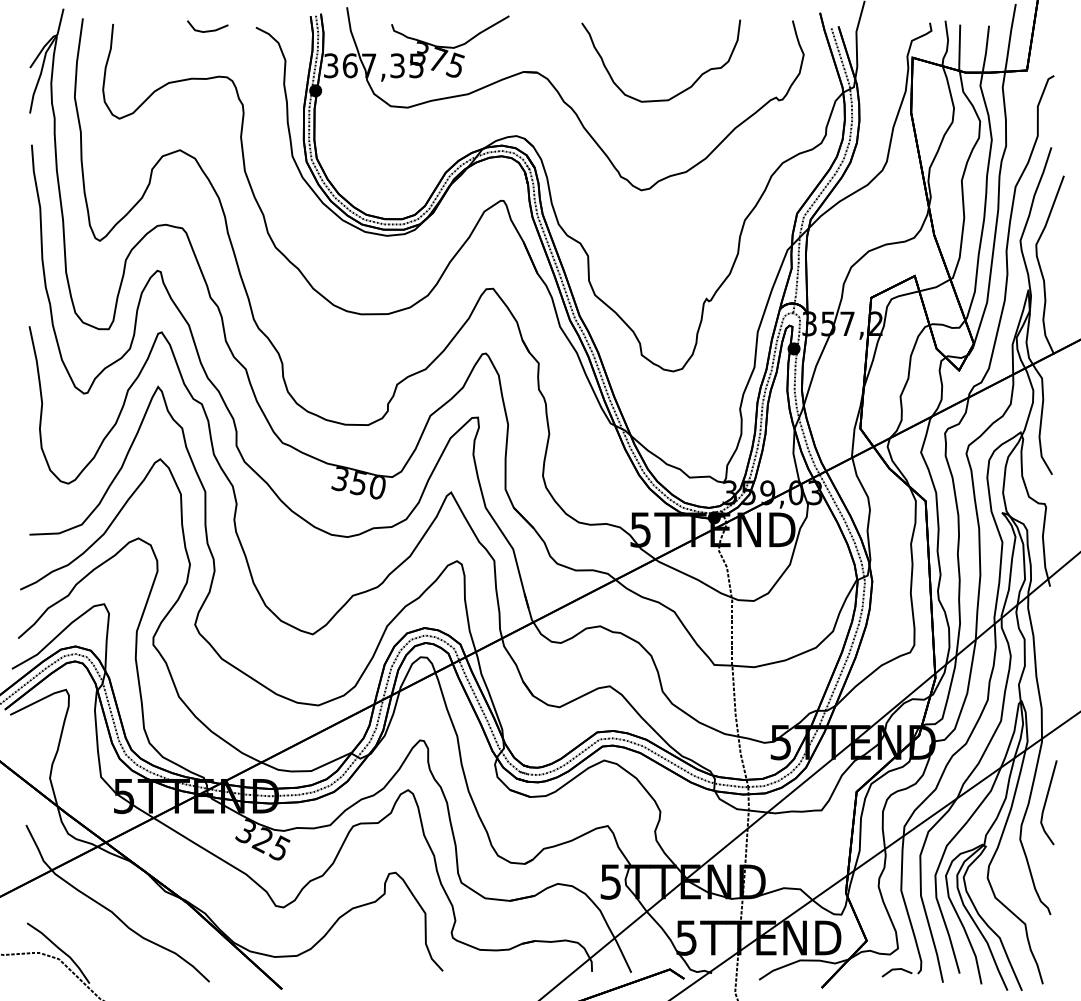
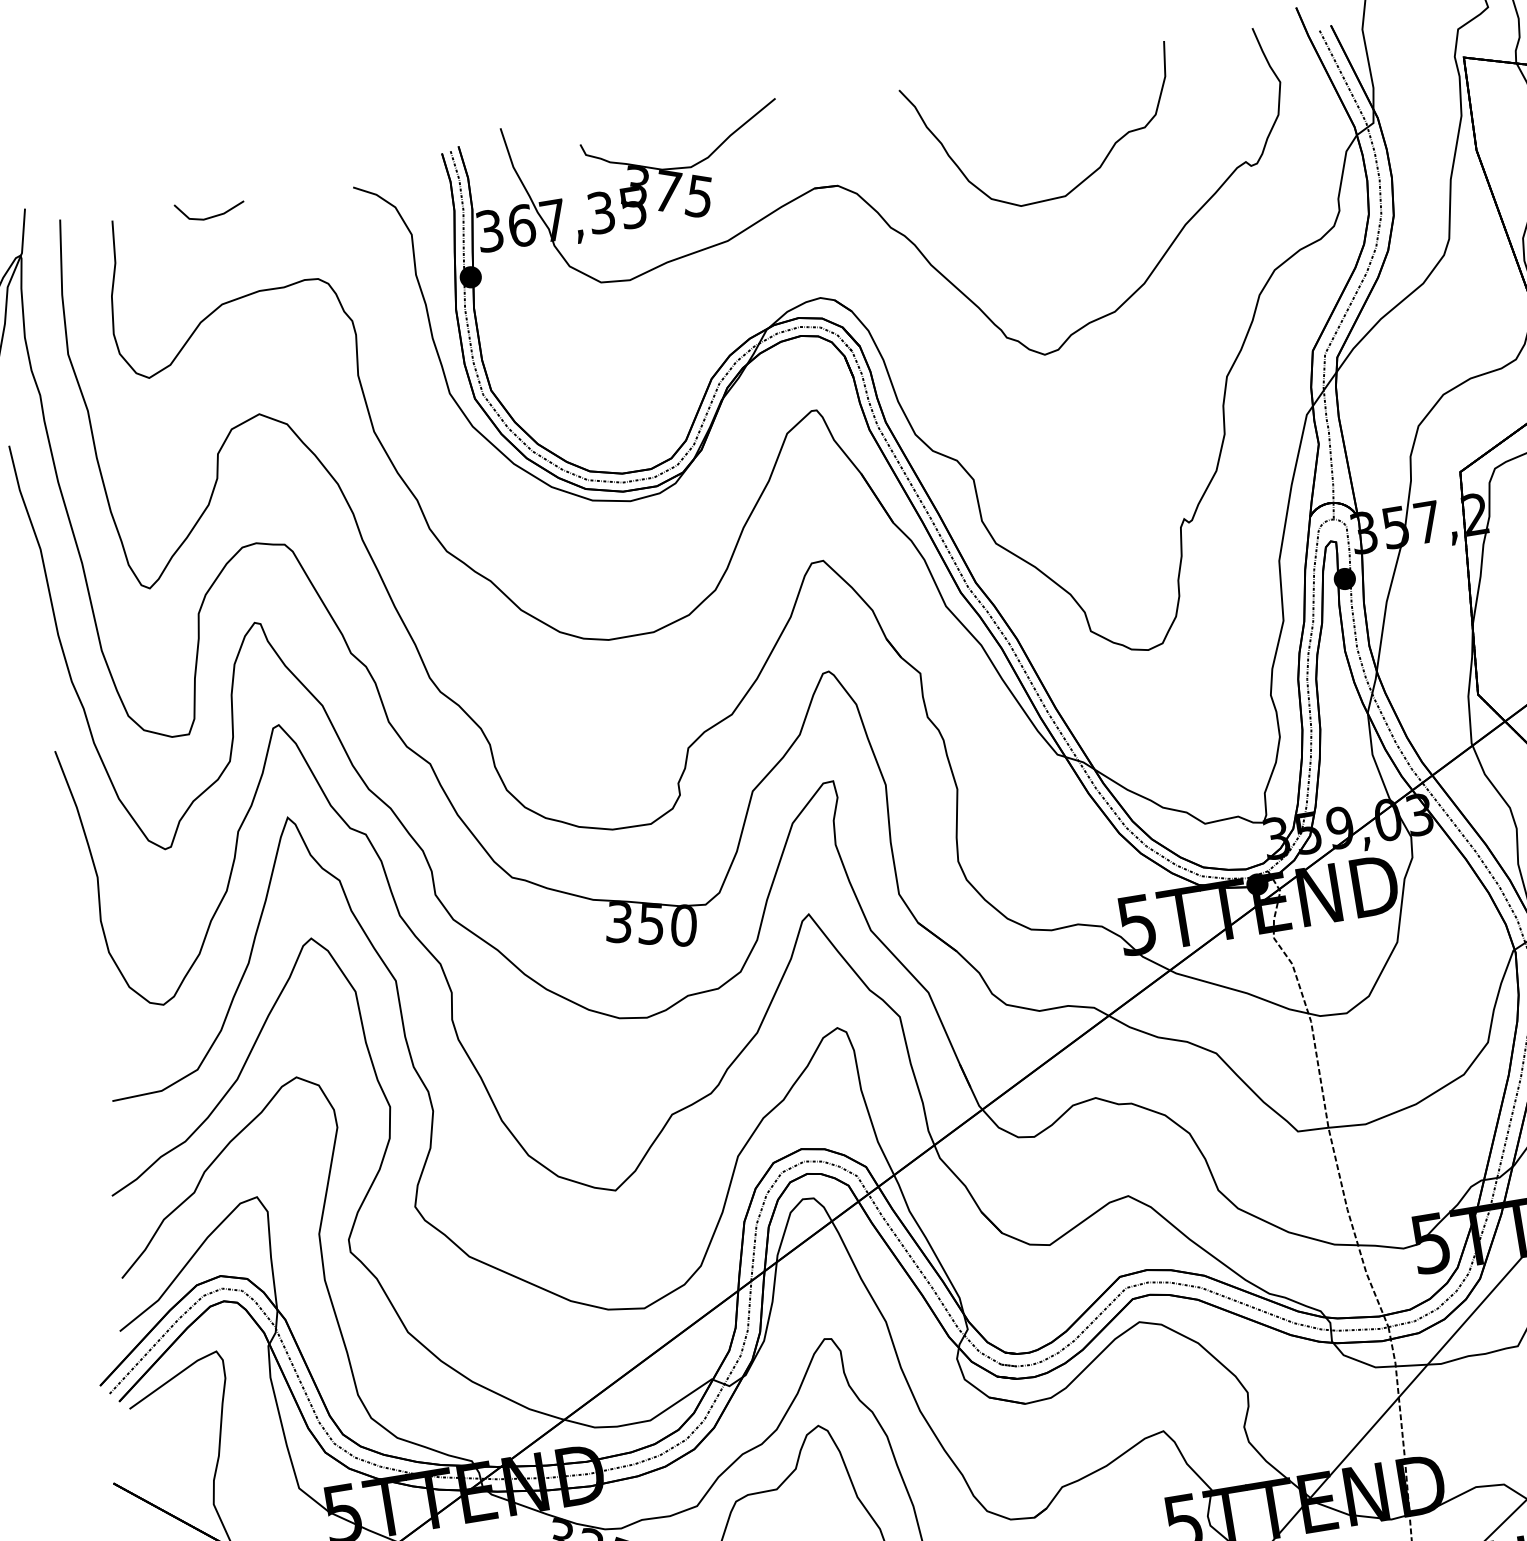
line: (207, 30) -> (210, 215), moved

